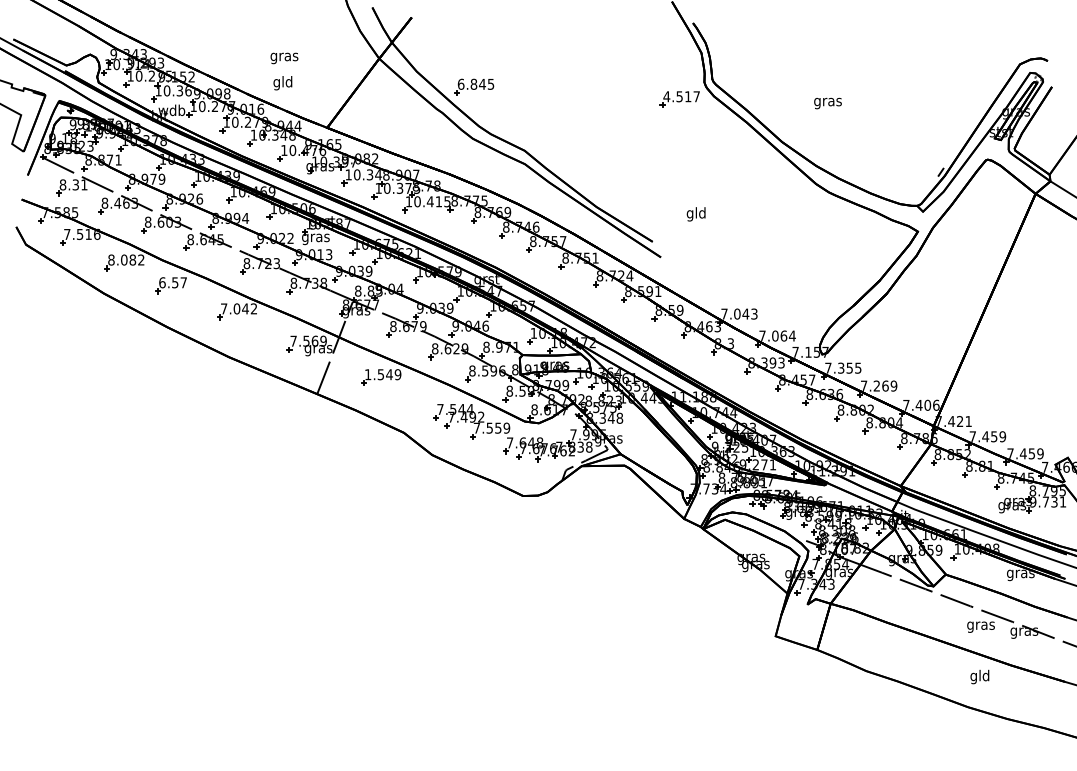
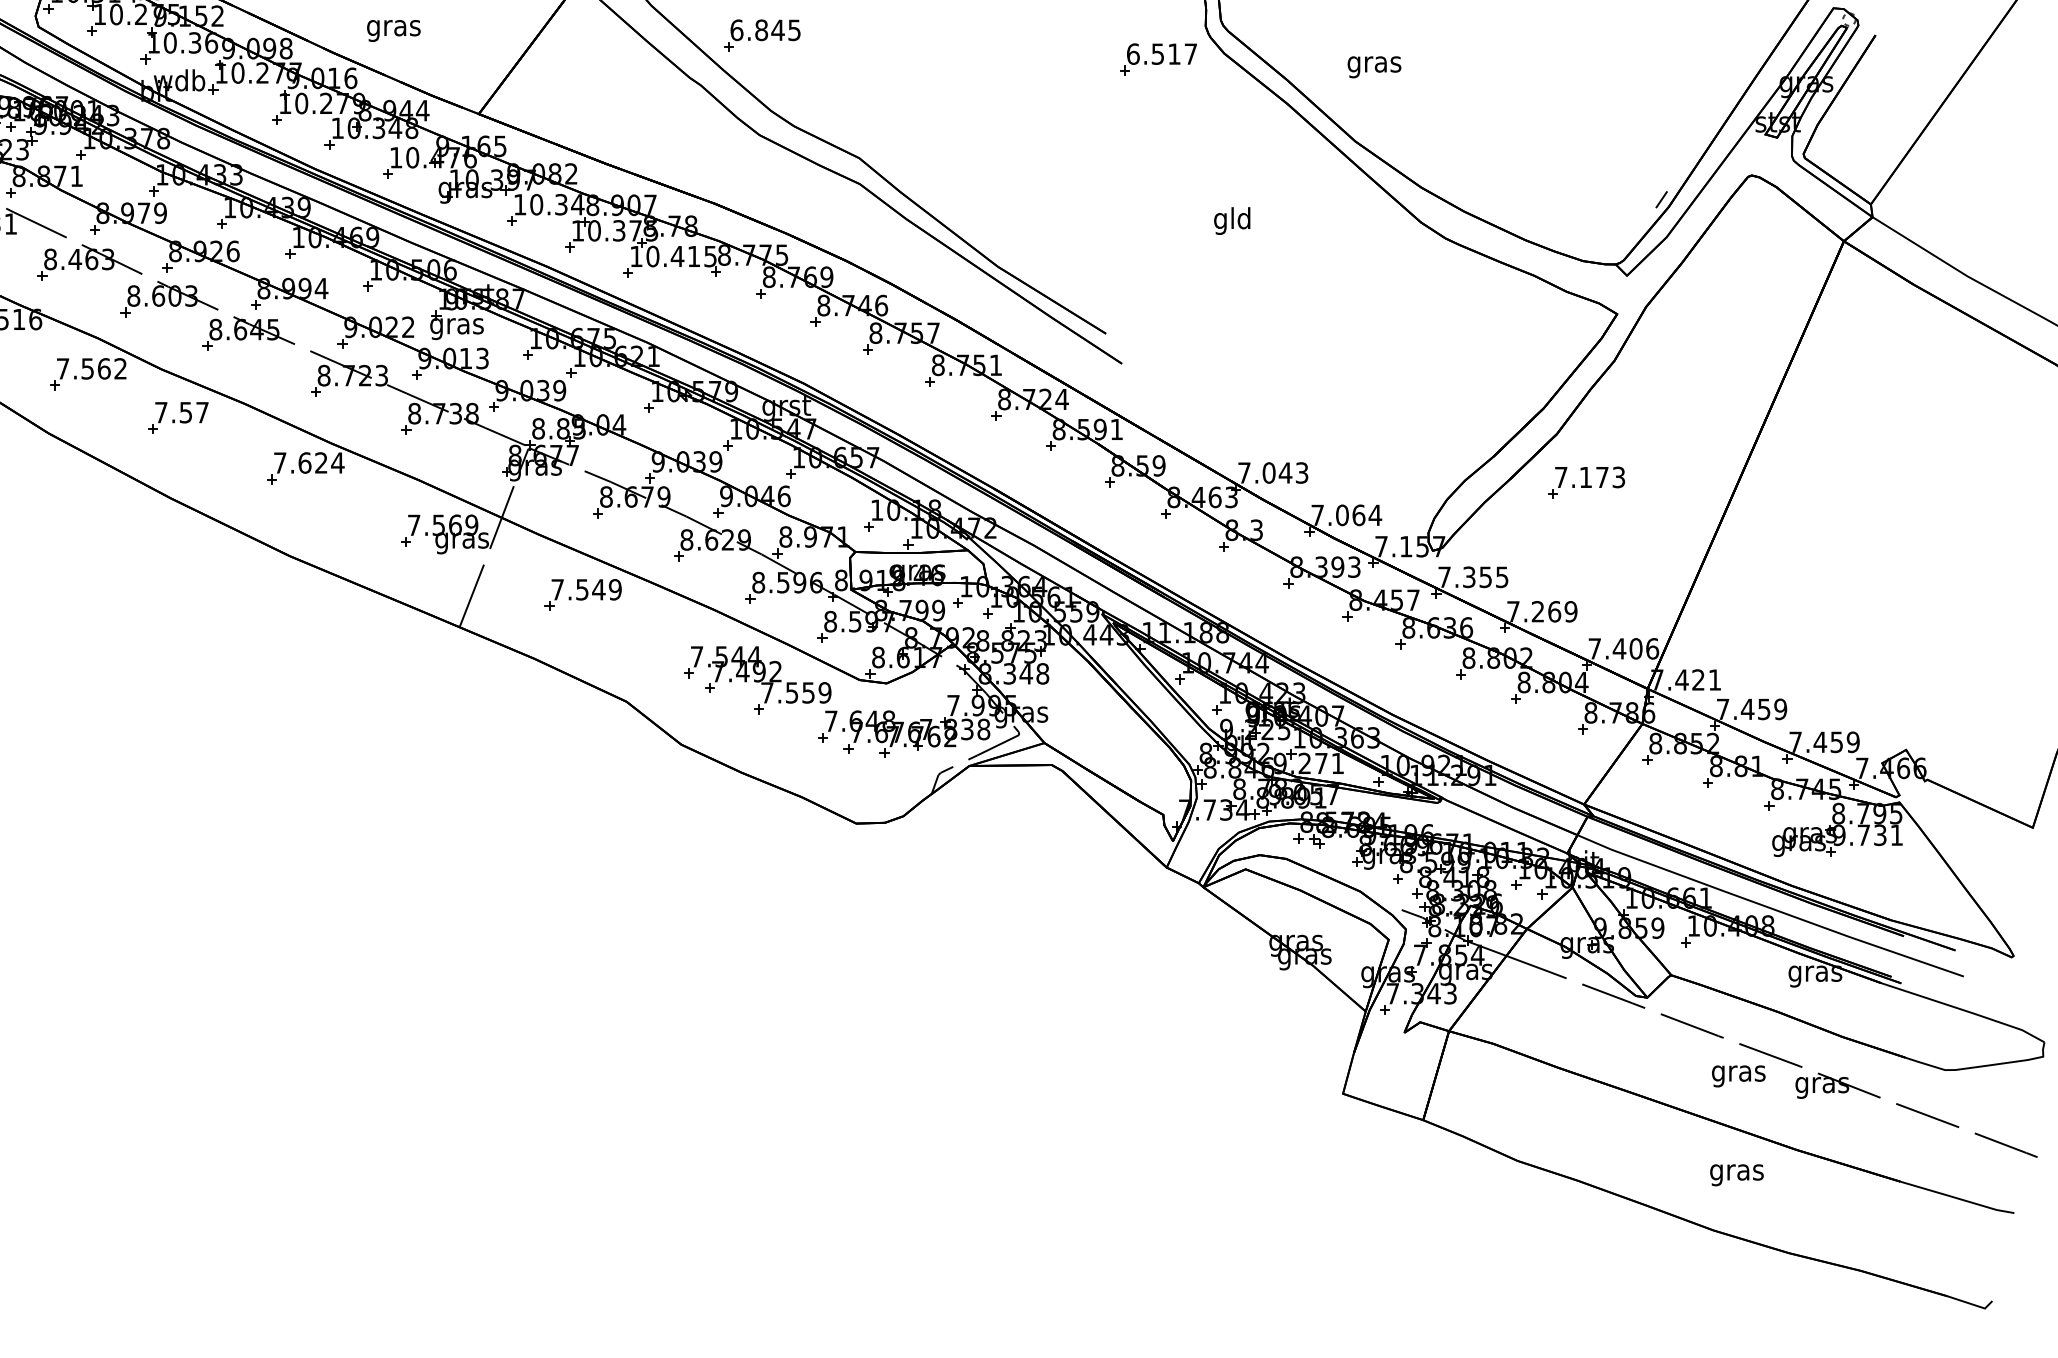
text: (282, 83) -> (392, 28), gld -> gras
text: (666, 96) -> (1132, 53), 4.517 -> 6.517
text: (827, 103) -> (1373, 67), moved
text: (695, 214) -> (1230, 221), moved
text: (122, 259) -> (84, 367), 8.082 -> 7.562
text: (162, 282) -> (161, 412), 6.57 -> 7.57
text: (245, 308) -> (321, 462), 7.042 -> 7.624
part: (901, 318) -> (1585, 481), added
text: (368, 374) -> (558, 589), 1.549 -> 7.549
text: (979, 676) -> (1735, 1171), gld -> gras

